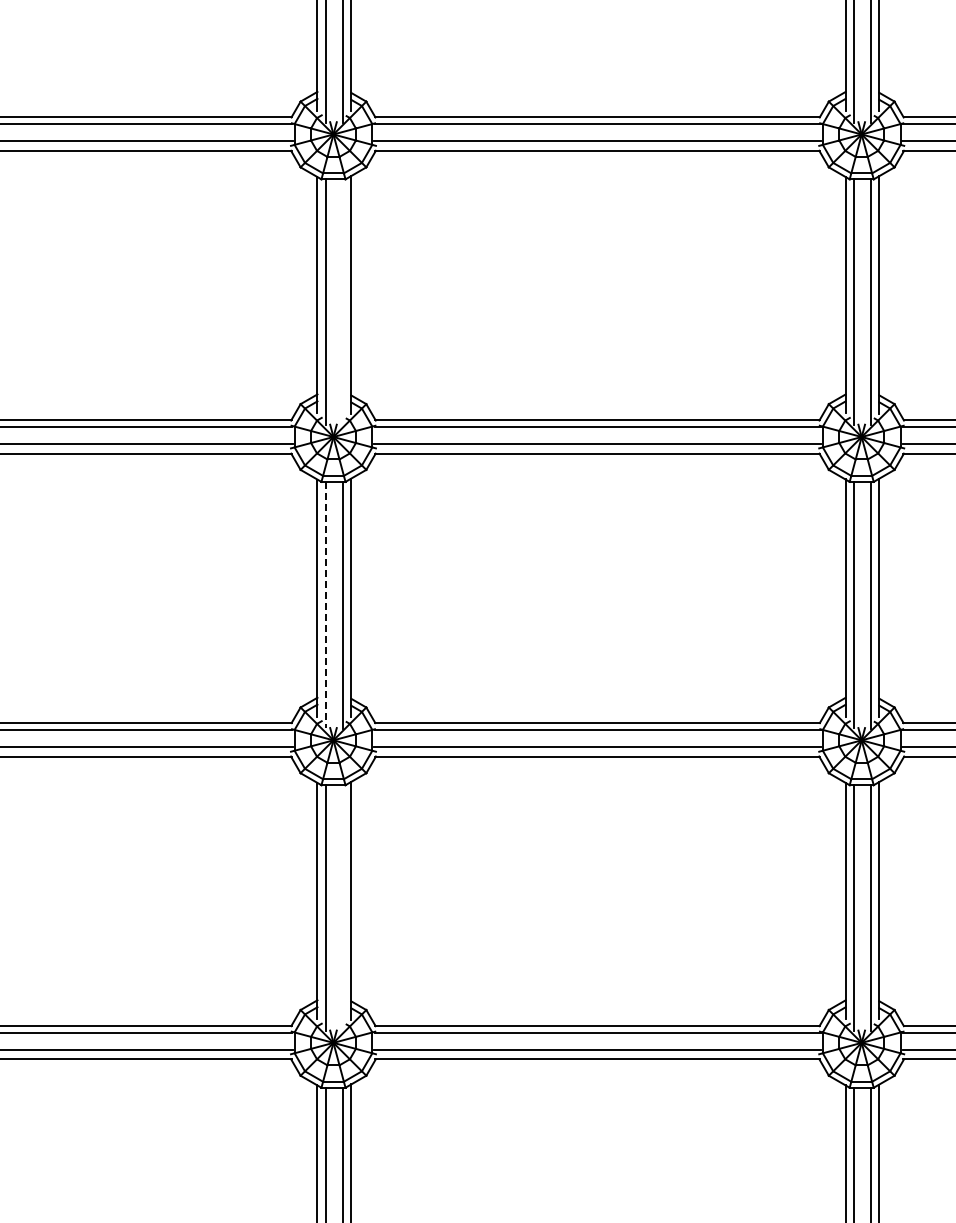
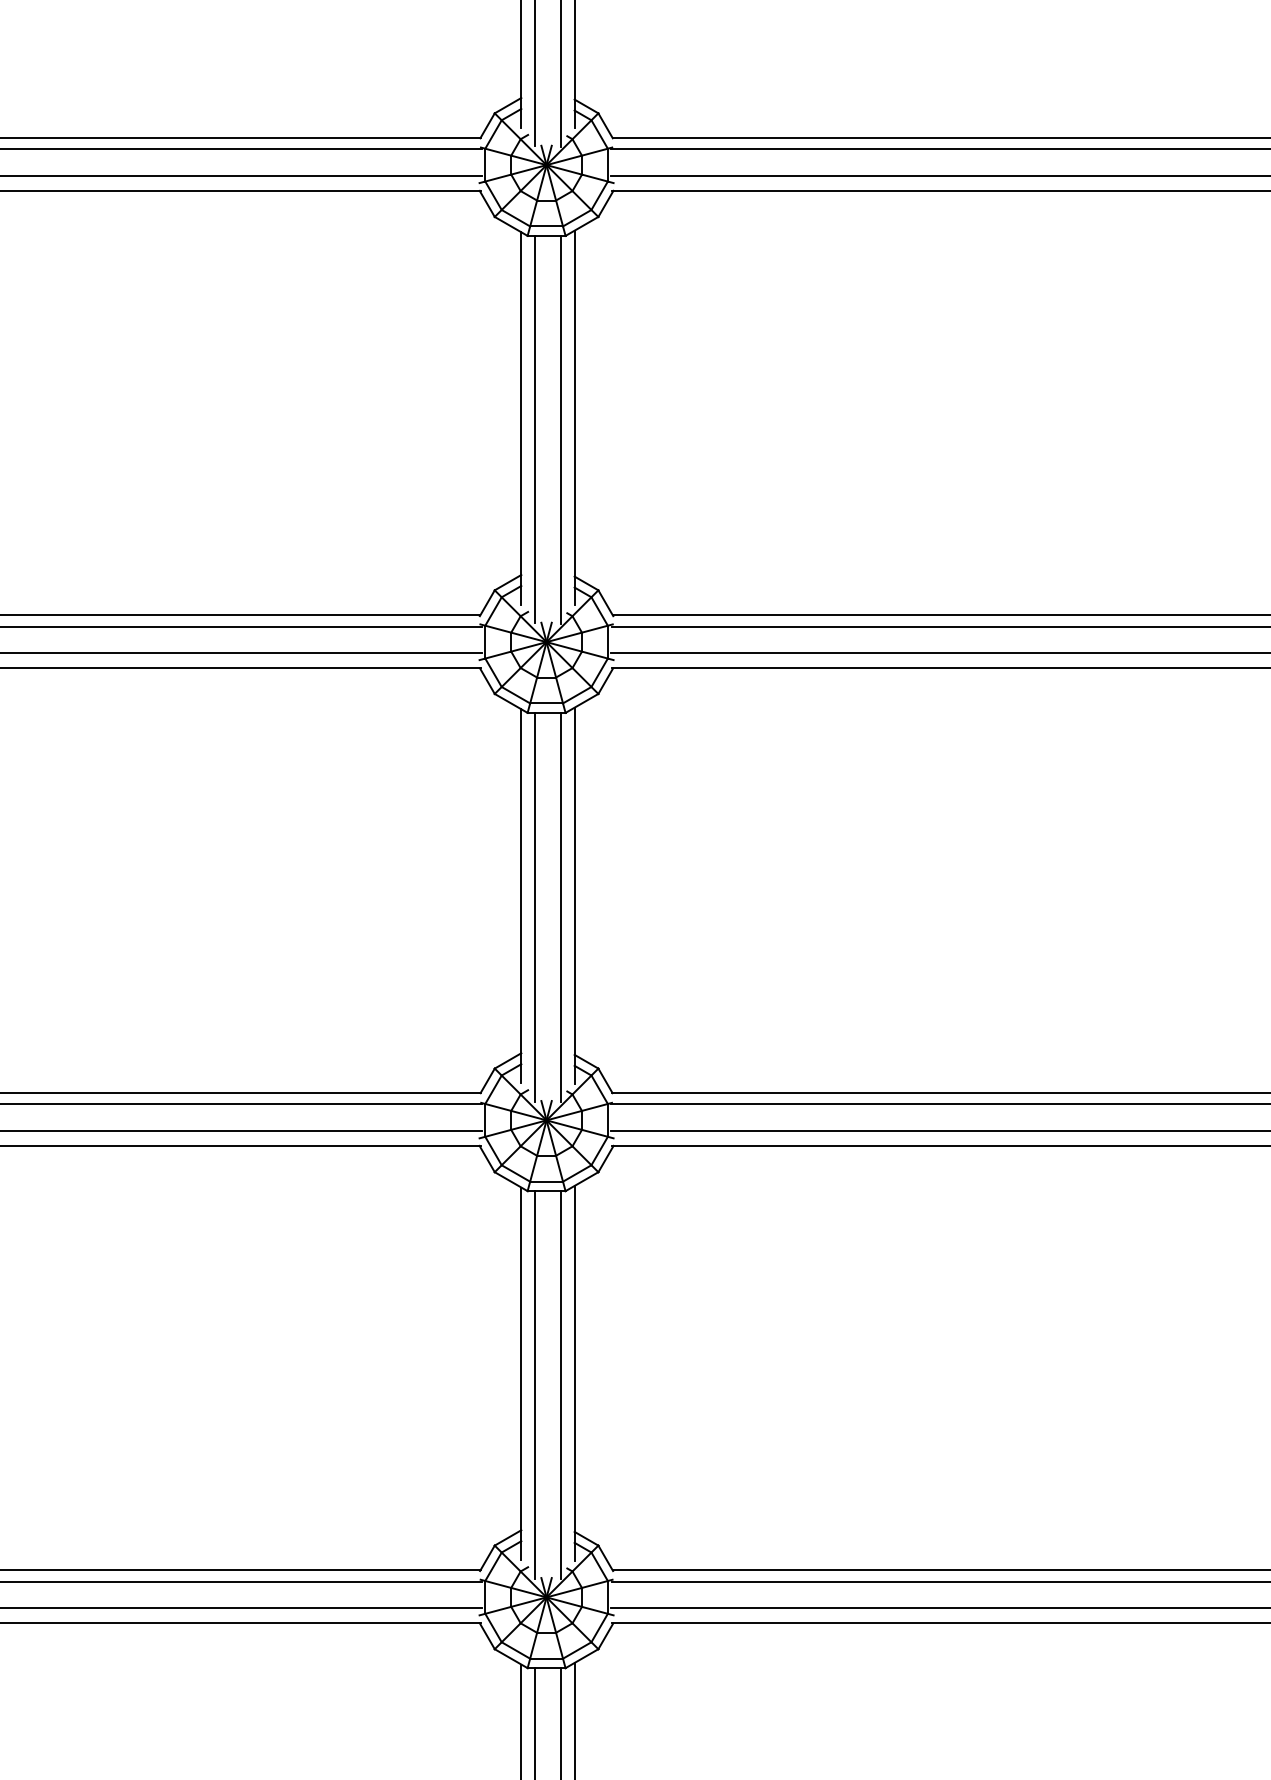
line: (342, 302) -> (560, 430), added
line: (325, 605) -> (533, 907), dashed -> solid
line: (342, 908) -> (560, 1385), added

